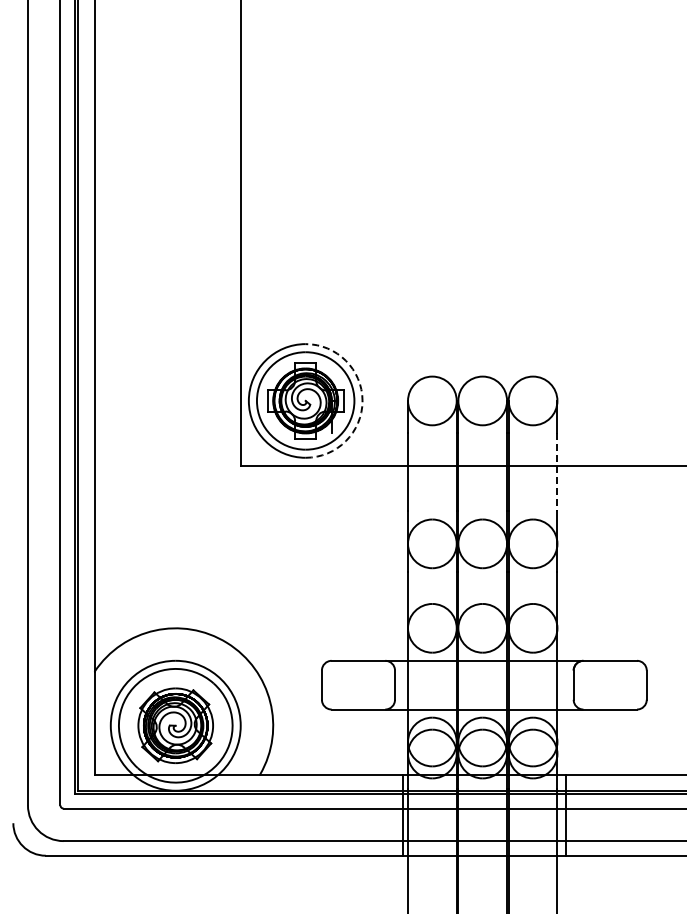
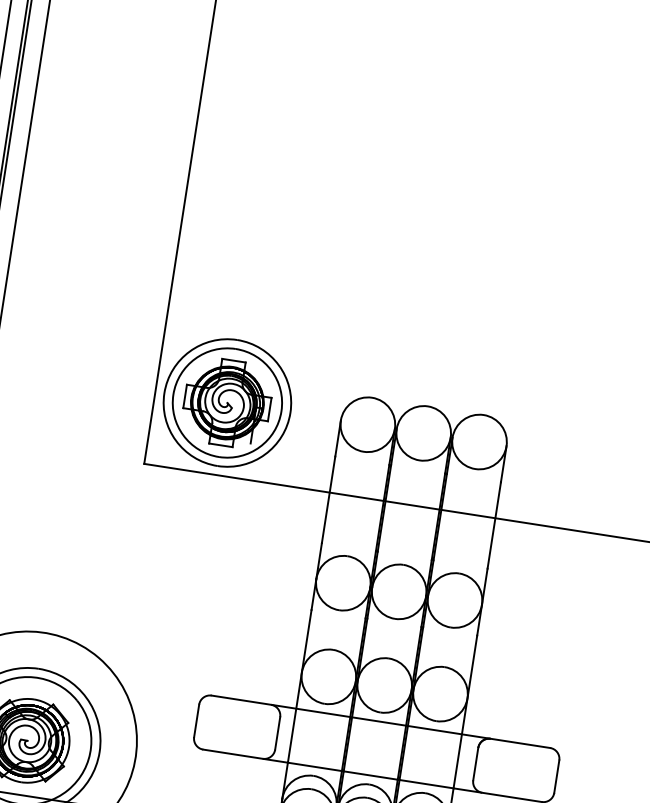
arc: (362, 400) -> (290, 412), dashed -> solid
line: (557, 472) -> (494, 525), dashed -> solid

